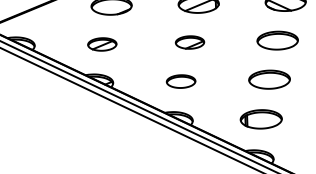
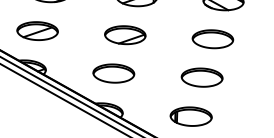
part: (189, 42) -> (124, 35), size x1.43
part: (102, 44) -> (37, 31), size x1.43
part: (180, 81) -> (113, 73), size x1.43

